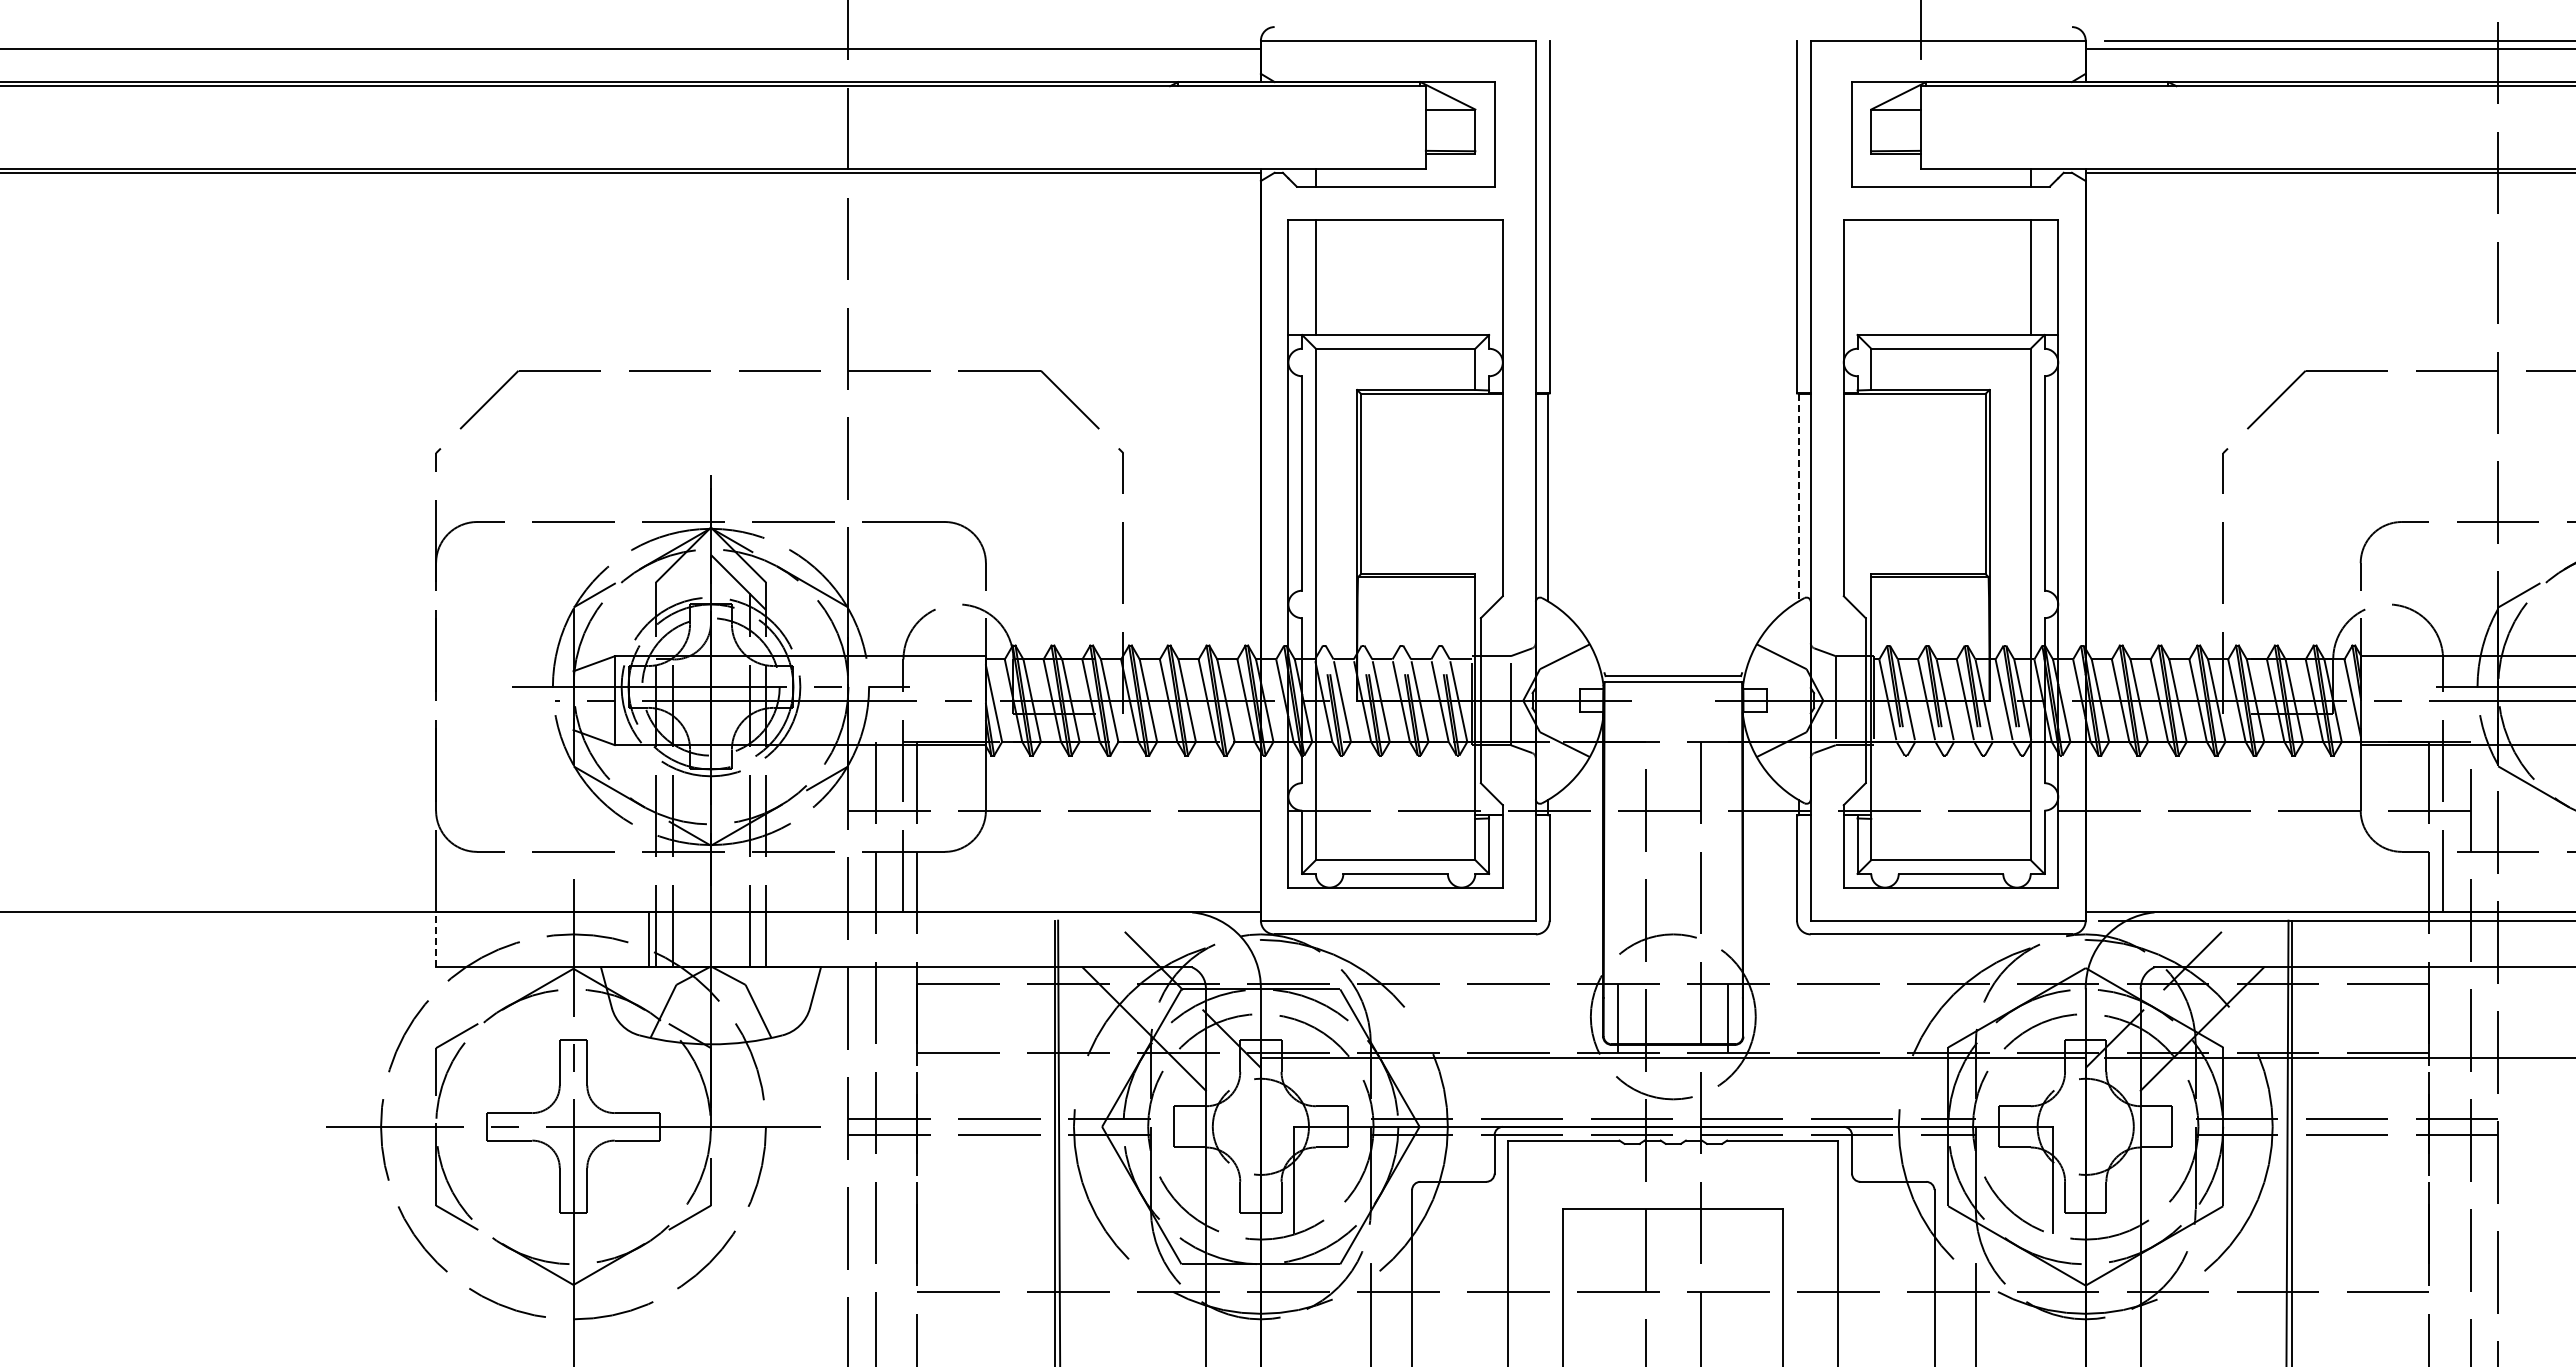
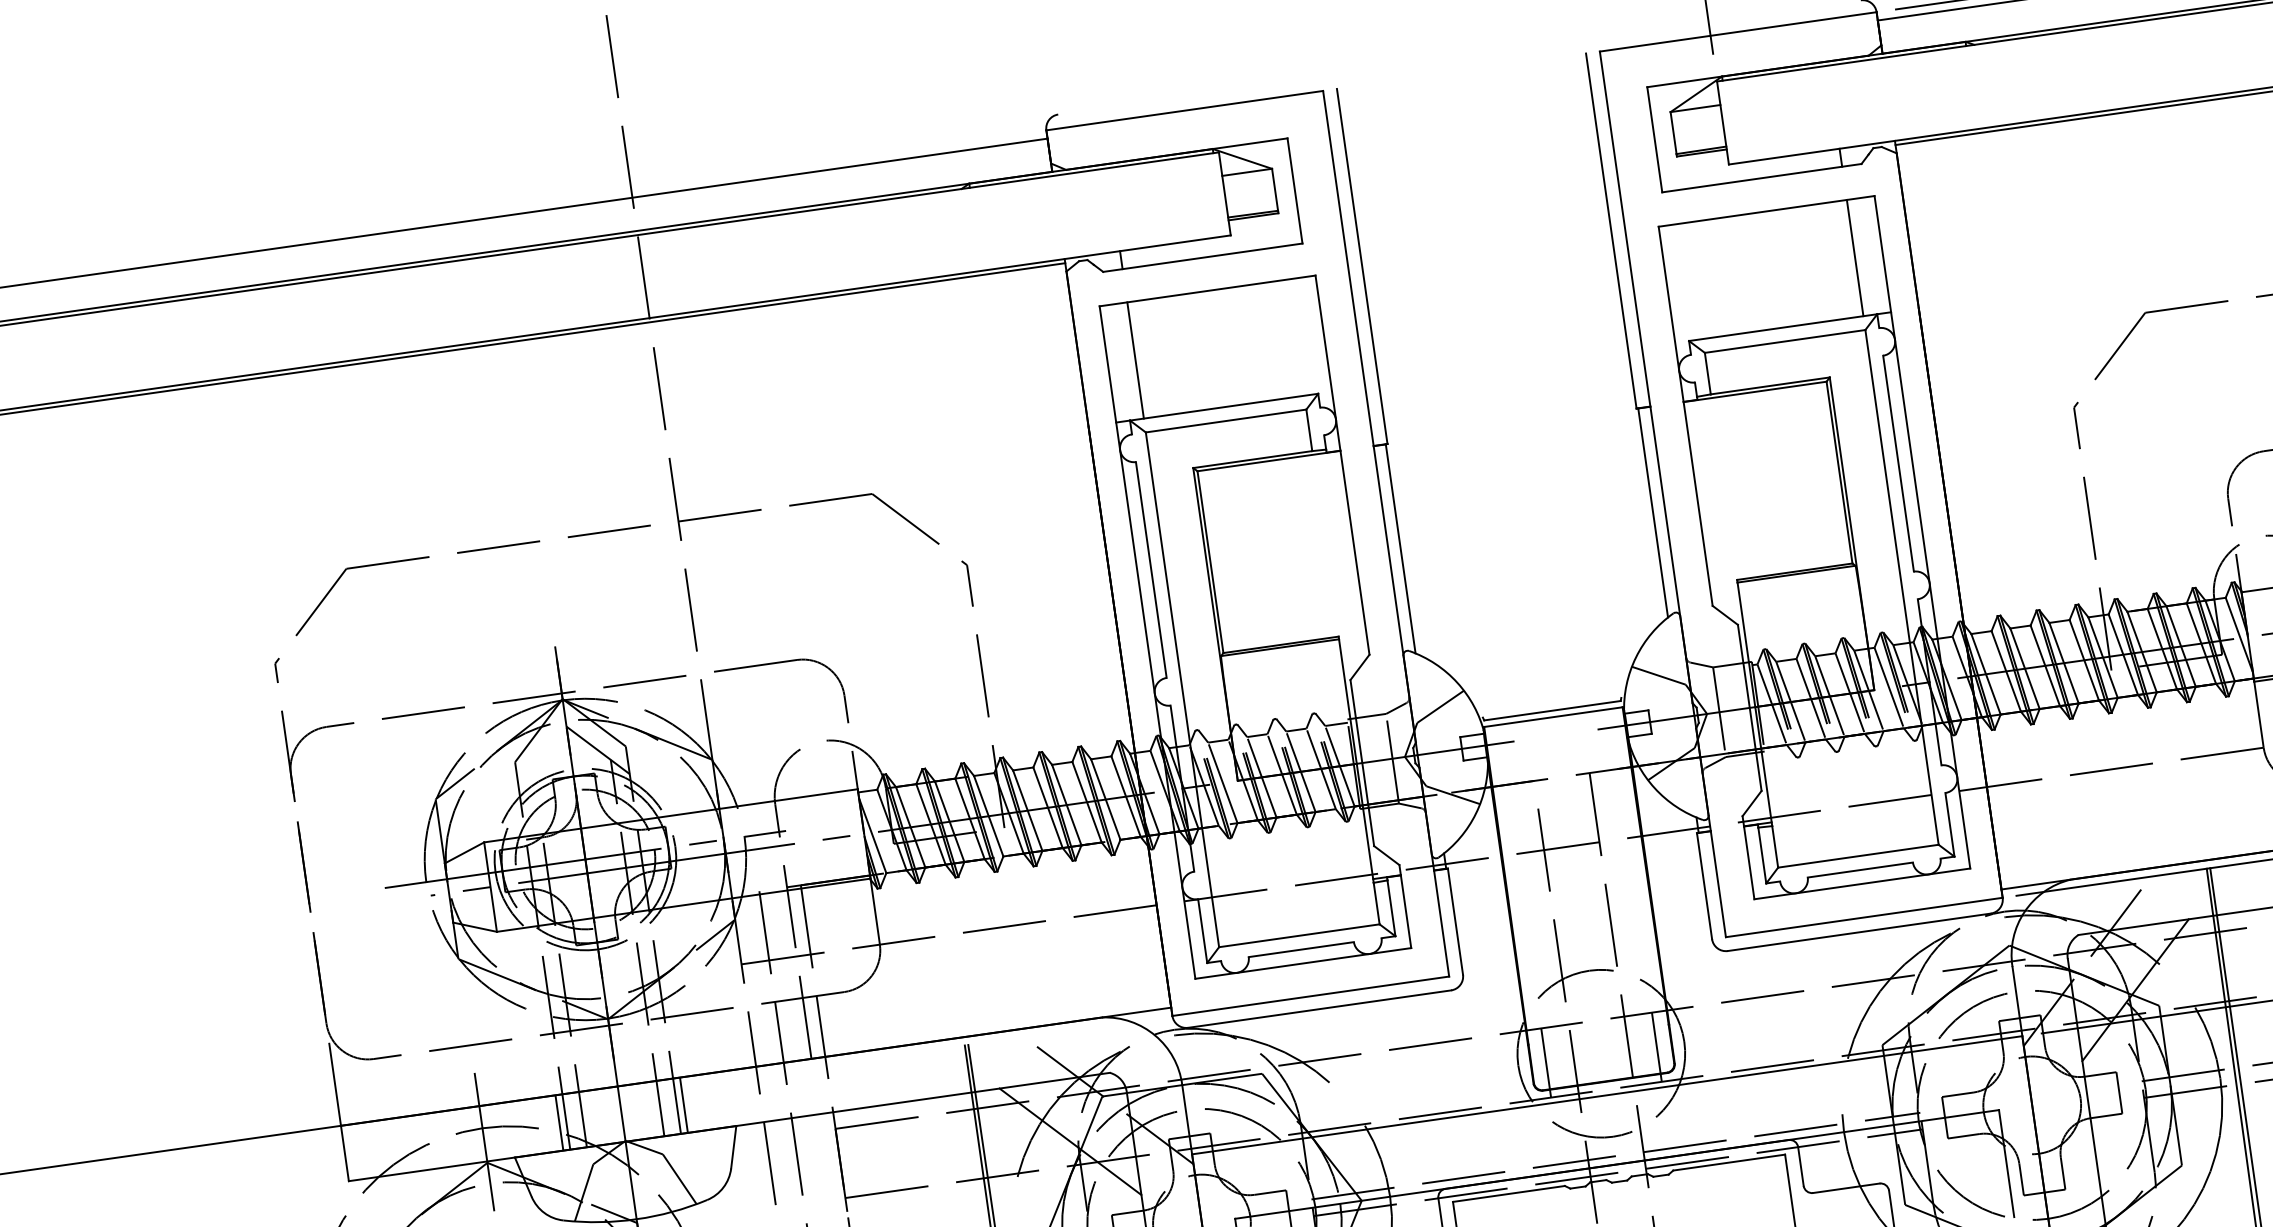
line: (1798, 497) -> (1652, 513), dashed -> solid
line: (436, 939) -> (345, 1153), dashed -> solid
line: (772, 939) -> (683, 1104), added

